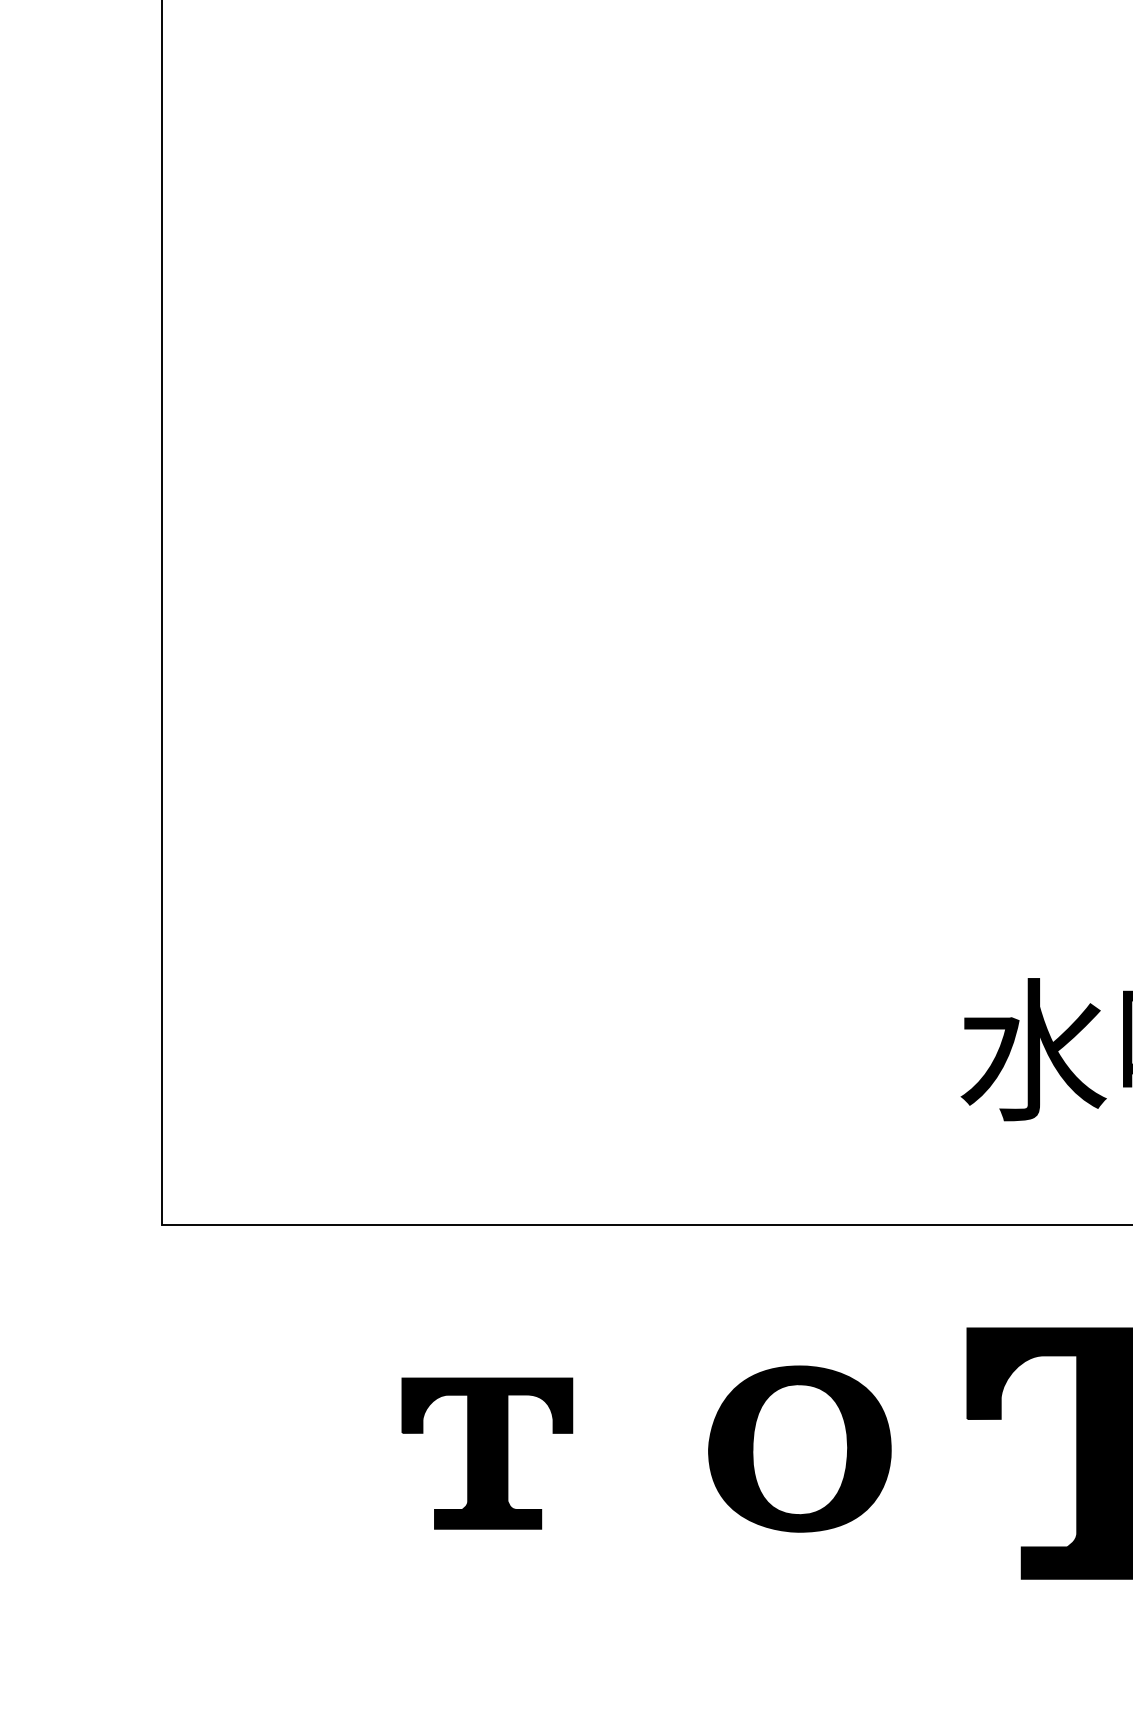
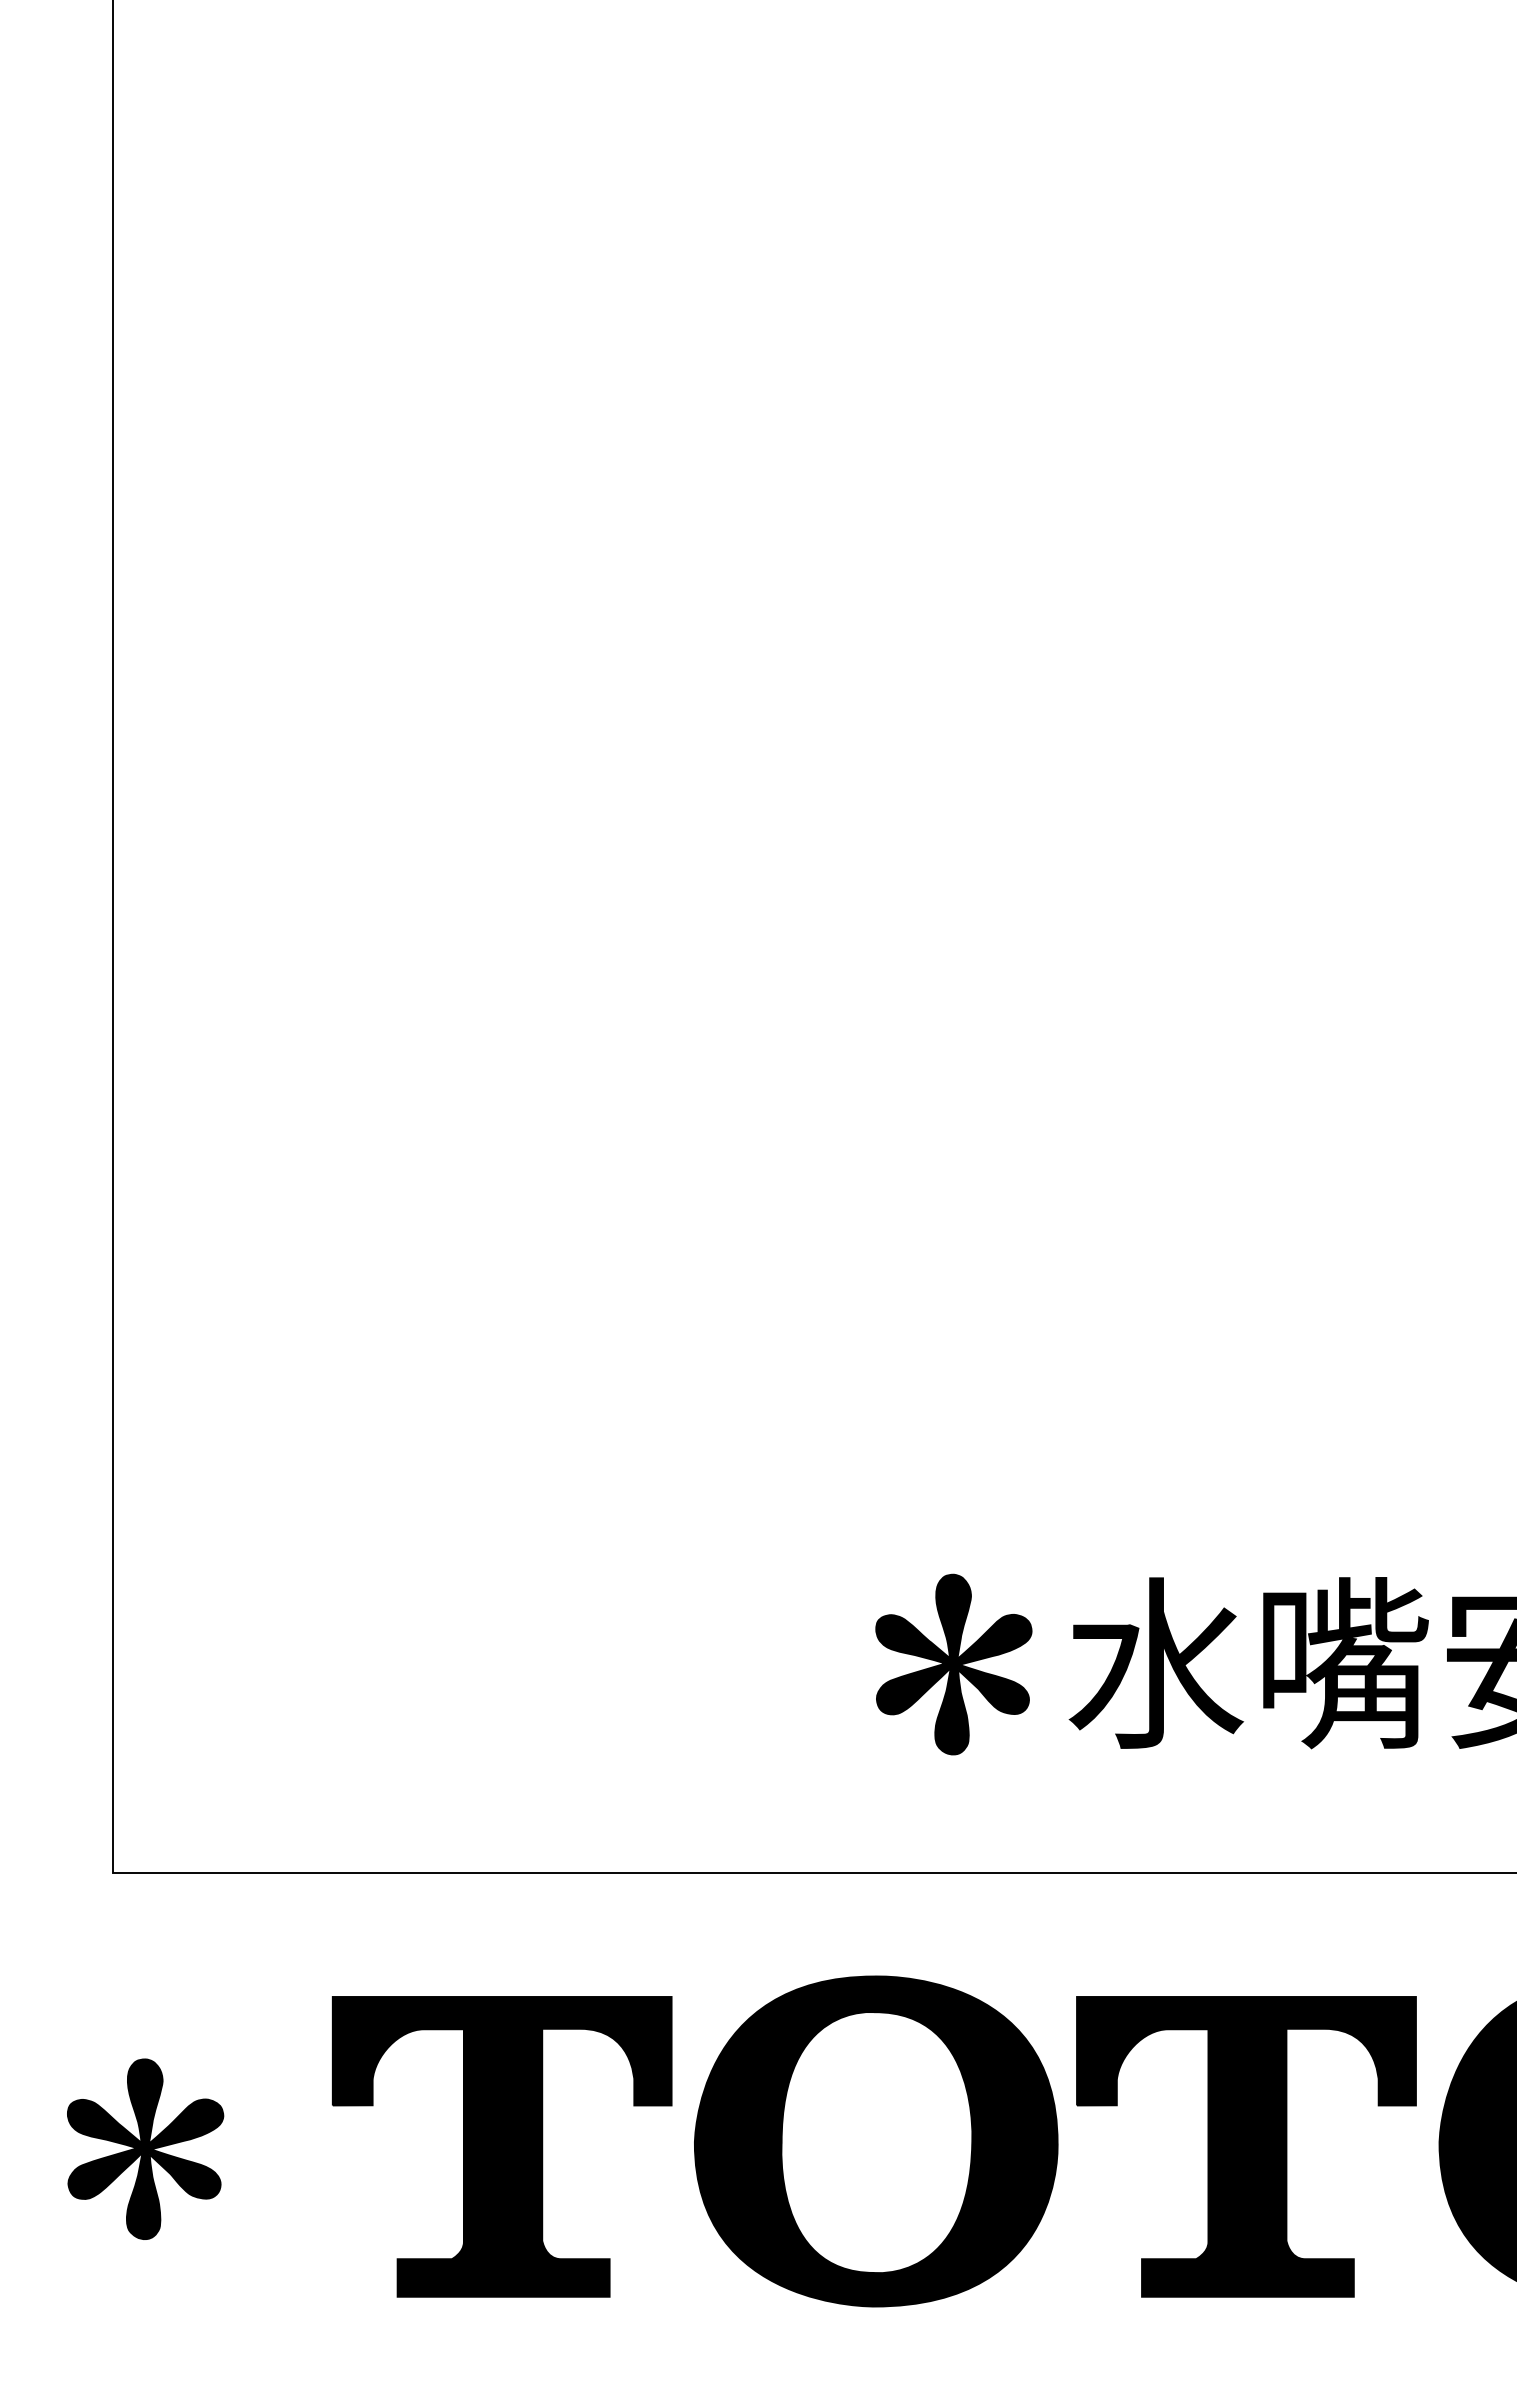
part: (864, 1050) -> (953, 1664), added
part: (800, 1449) -> (876, 2141), size x1.67
part: (486, 1453) -> (501, 2146), size x1.67
part: (189, 1454) -> (145, 2148), added

